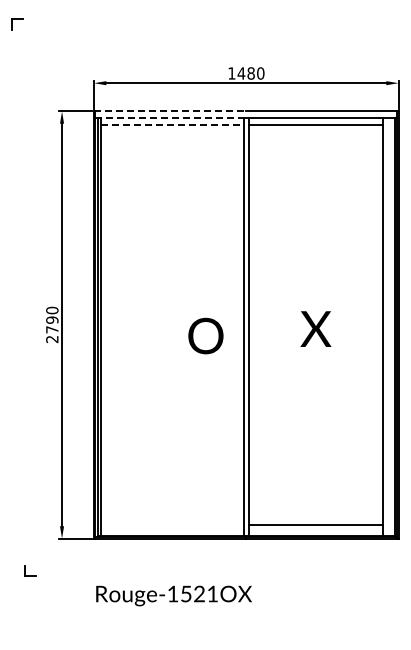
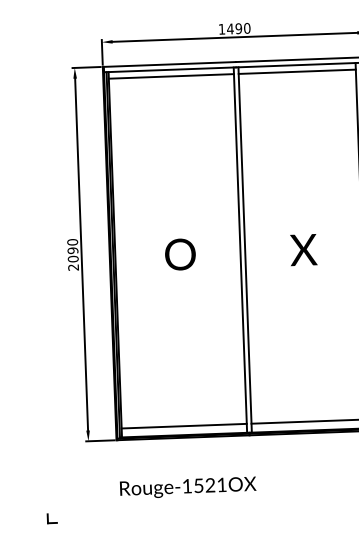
text: (250, 73) -> (238, 28), 1480 -> 1490
line: (170, 111) -> (169, 64), dashed -> solid
line: (170, 117) -> (169, 69), dashed -> solid
line: (172, 125) -> (171, 76), dashed -> solid
text: (52, 329) -> (73, 258), 2790 -> 2090
text: (205, 335) -> (180, 254), moved
line: (171, 525) -> (183, 426), added
part: (30, 570) -> (52, 517), moved

